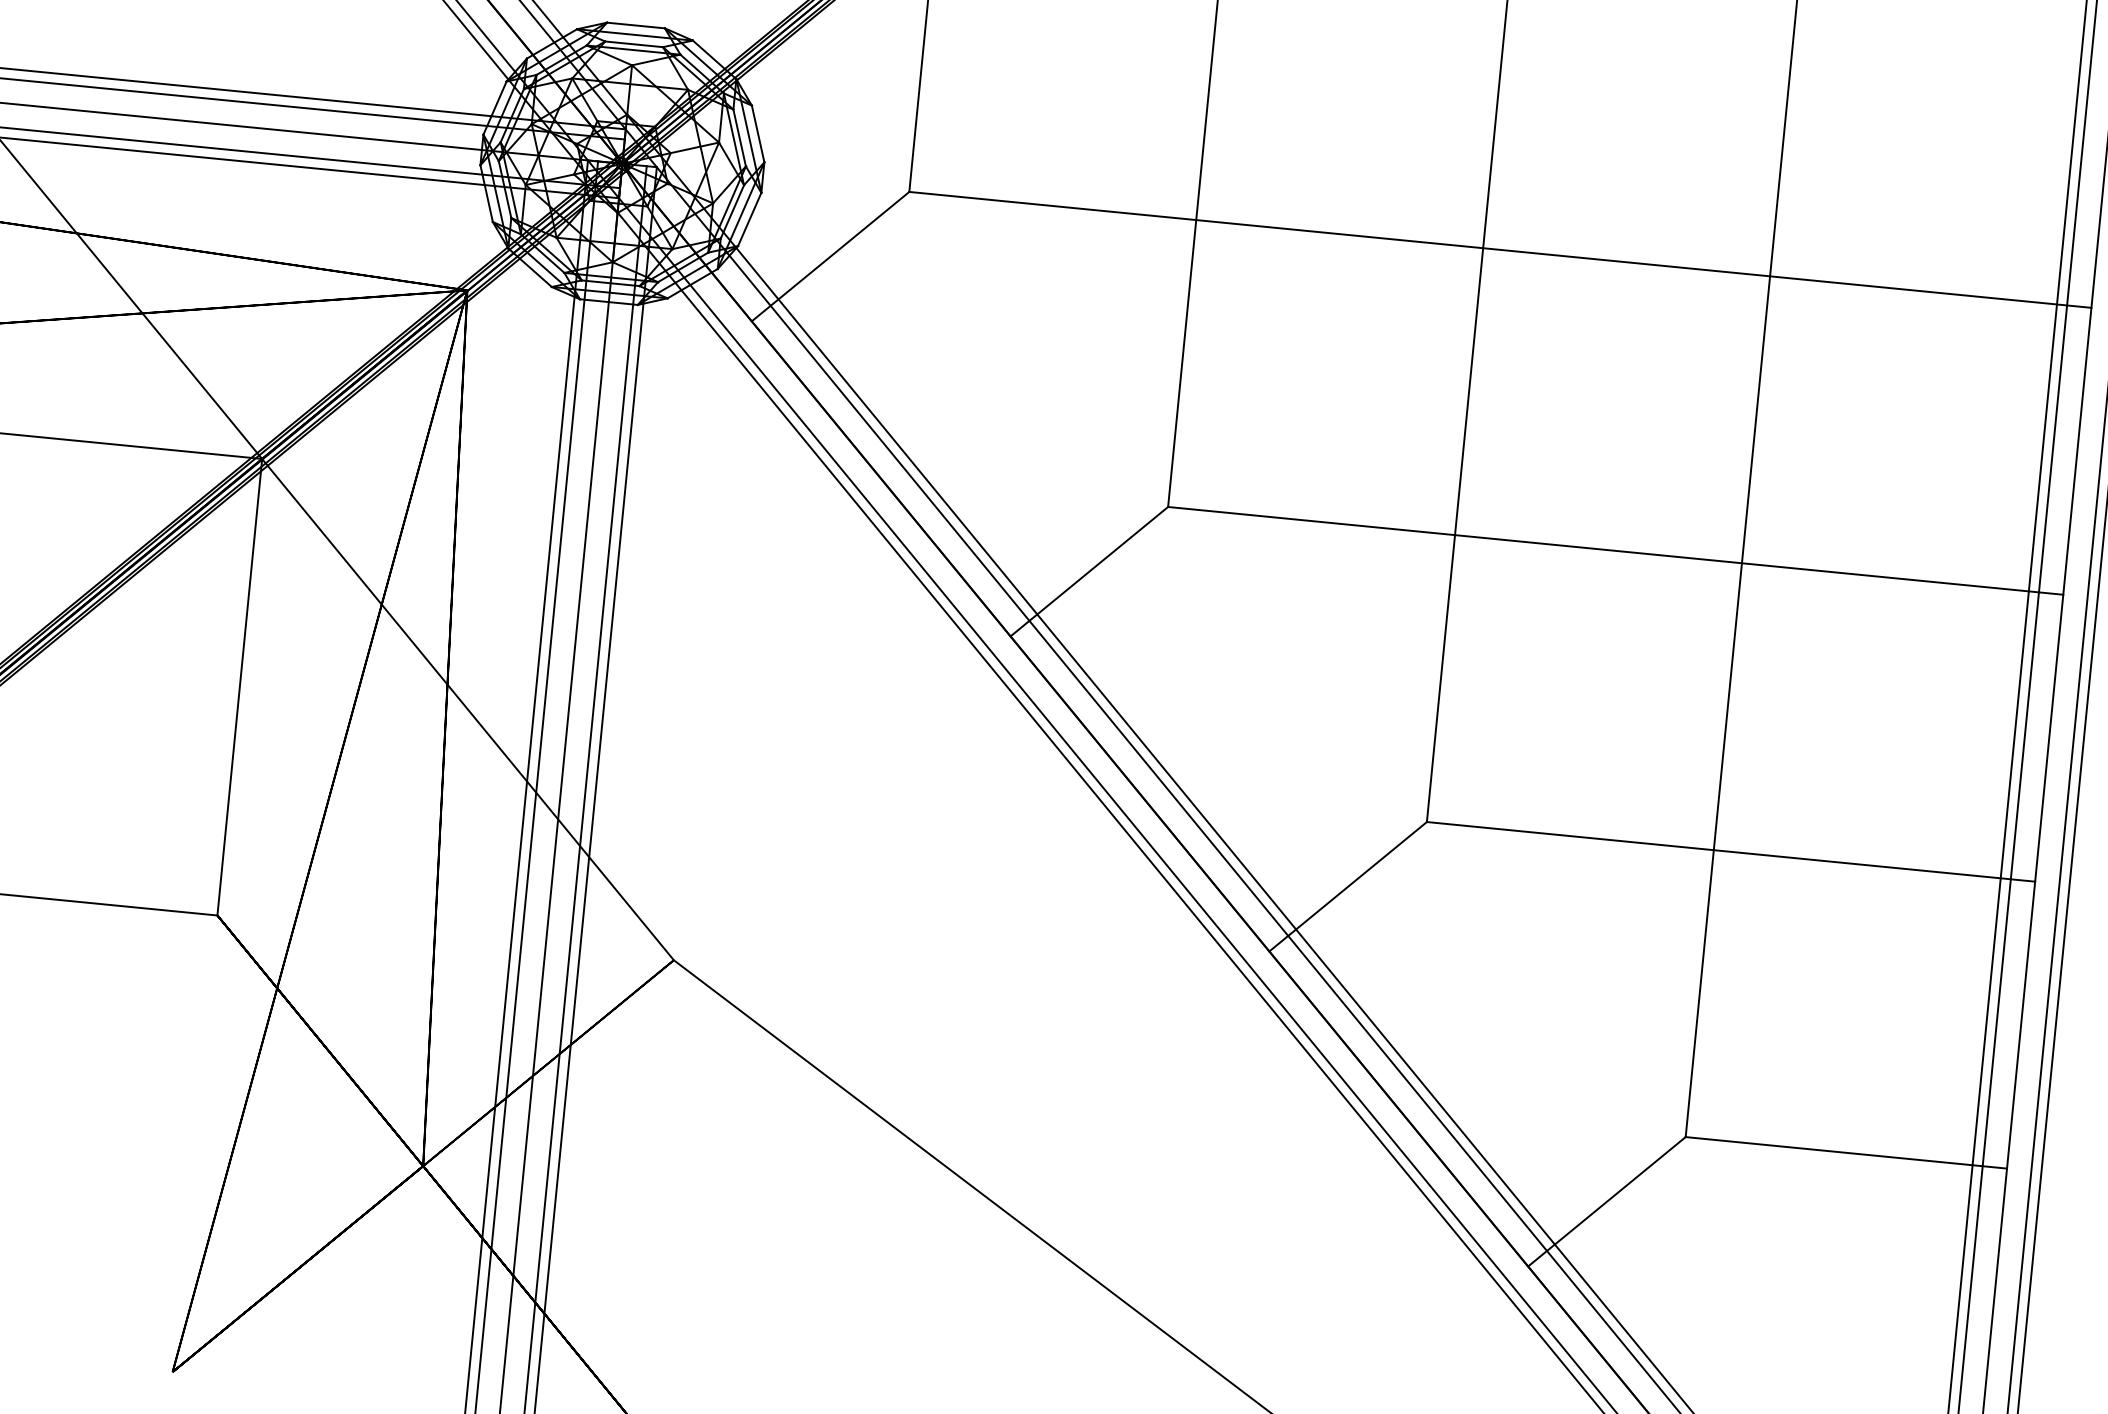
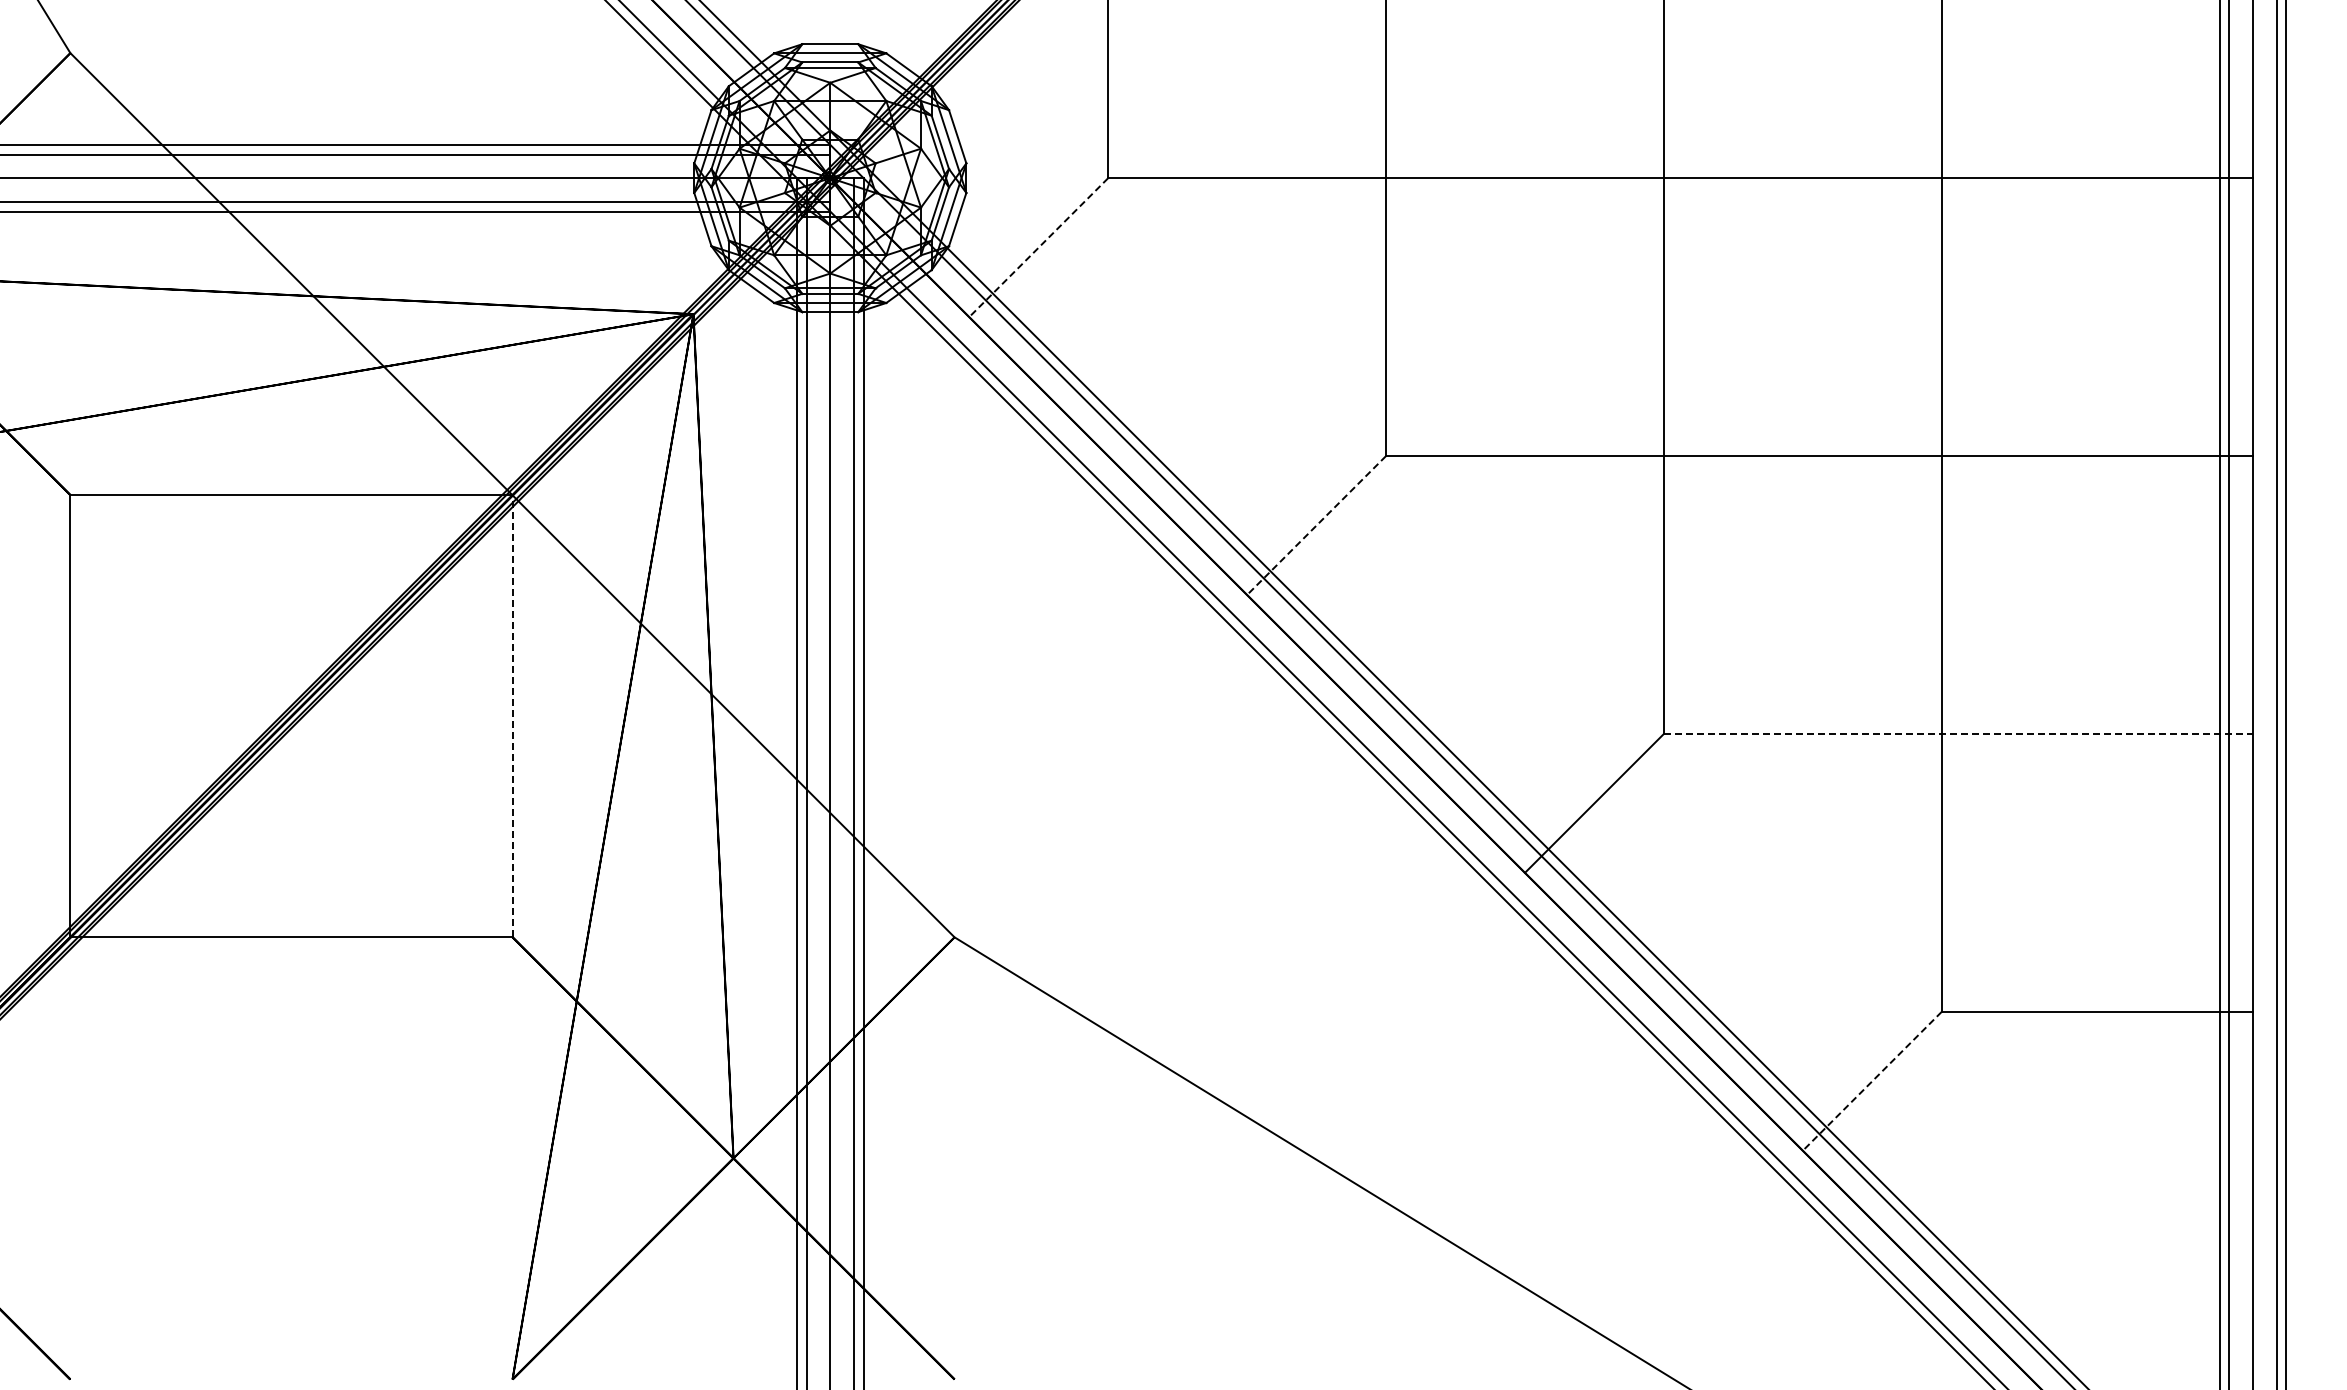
line: (830, 257) -> (1038, 248), solid -> dashed
line: (1089, 571) -> (1316, 525), solid -> dashed
line: (239, 686) -> (512, 715), solid -> dashed
line: (1731, 851) -> (1958, 733), solid -> dashed
line: (1606, 1201) -> (1871, 1081), solid -> dashed

